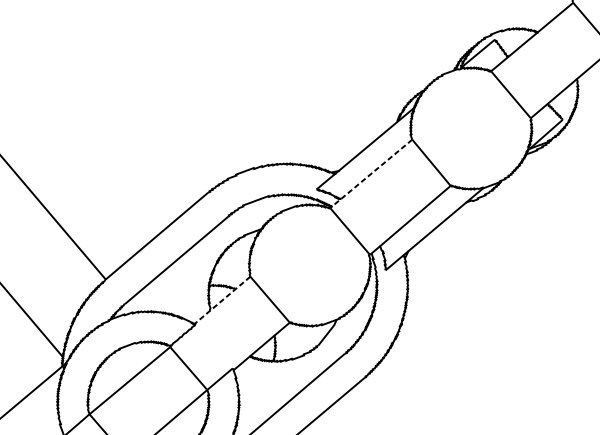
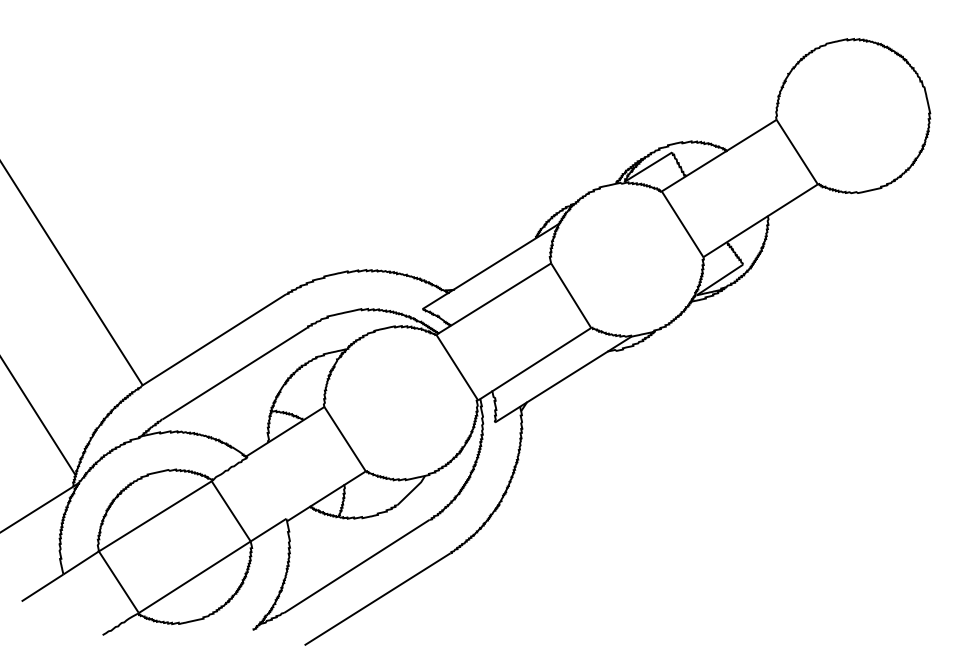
line: (371, 174) -> (493, 299), dashed -> solid
line: (222, 300) -> (285, 431), dashed -> solid

